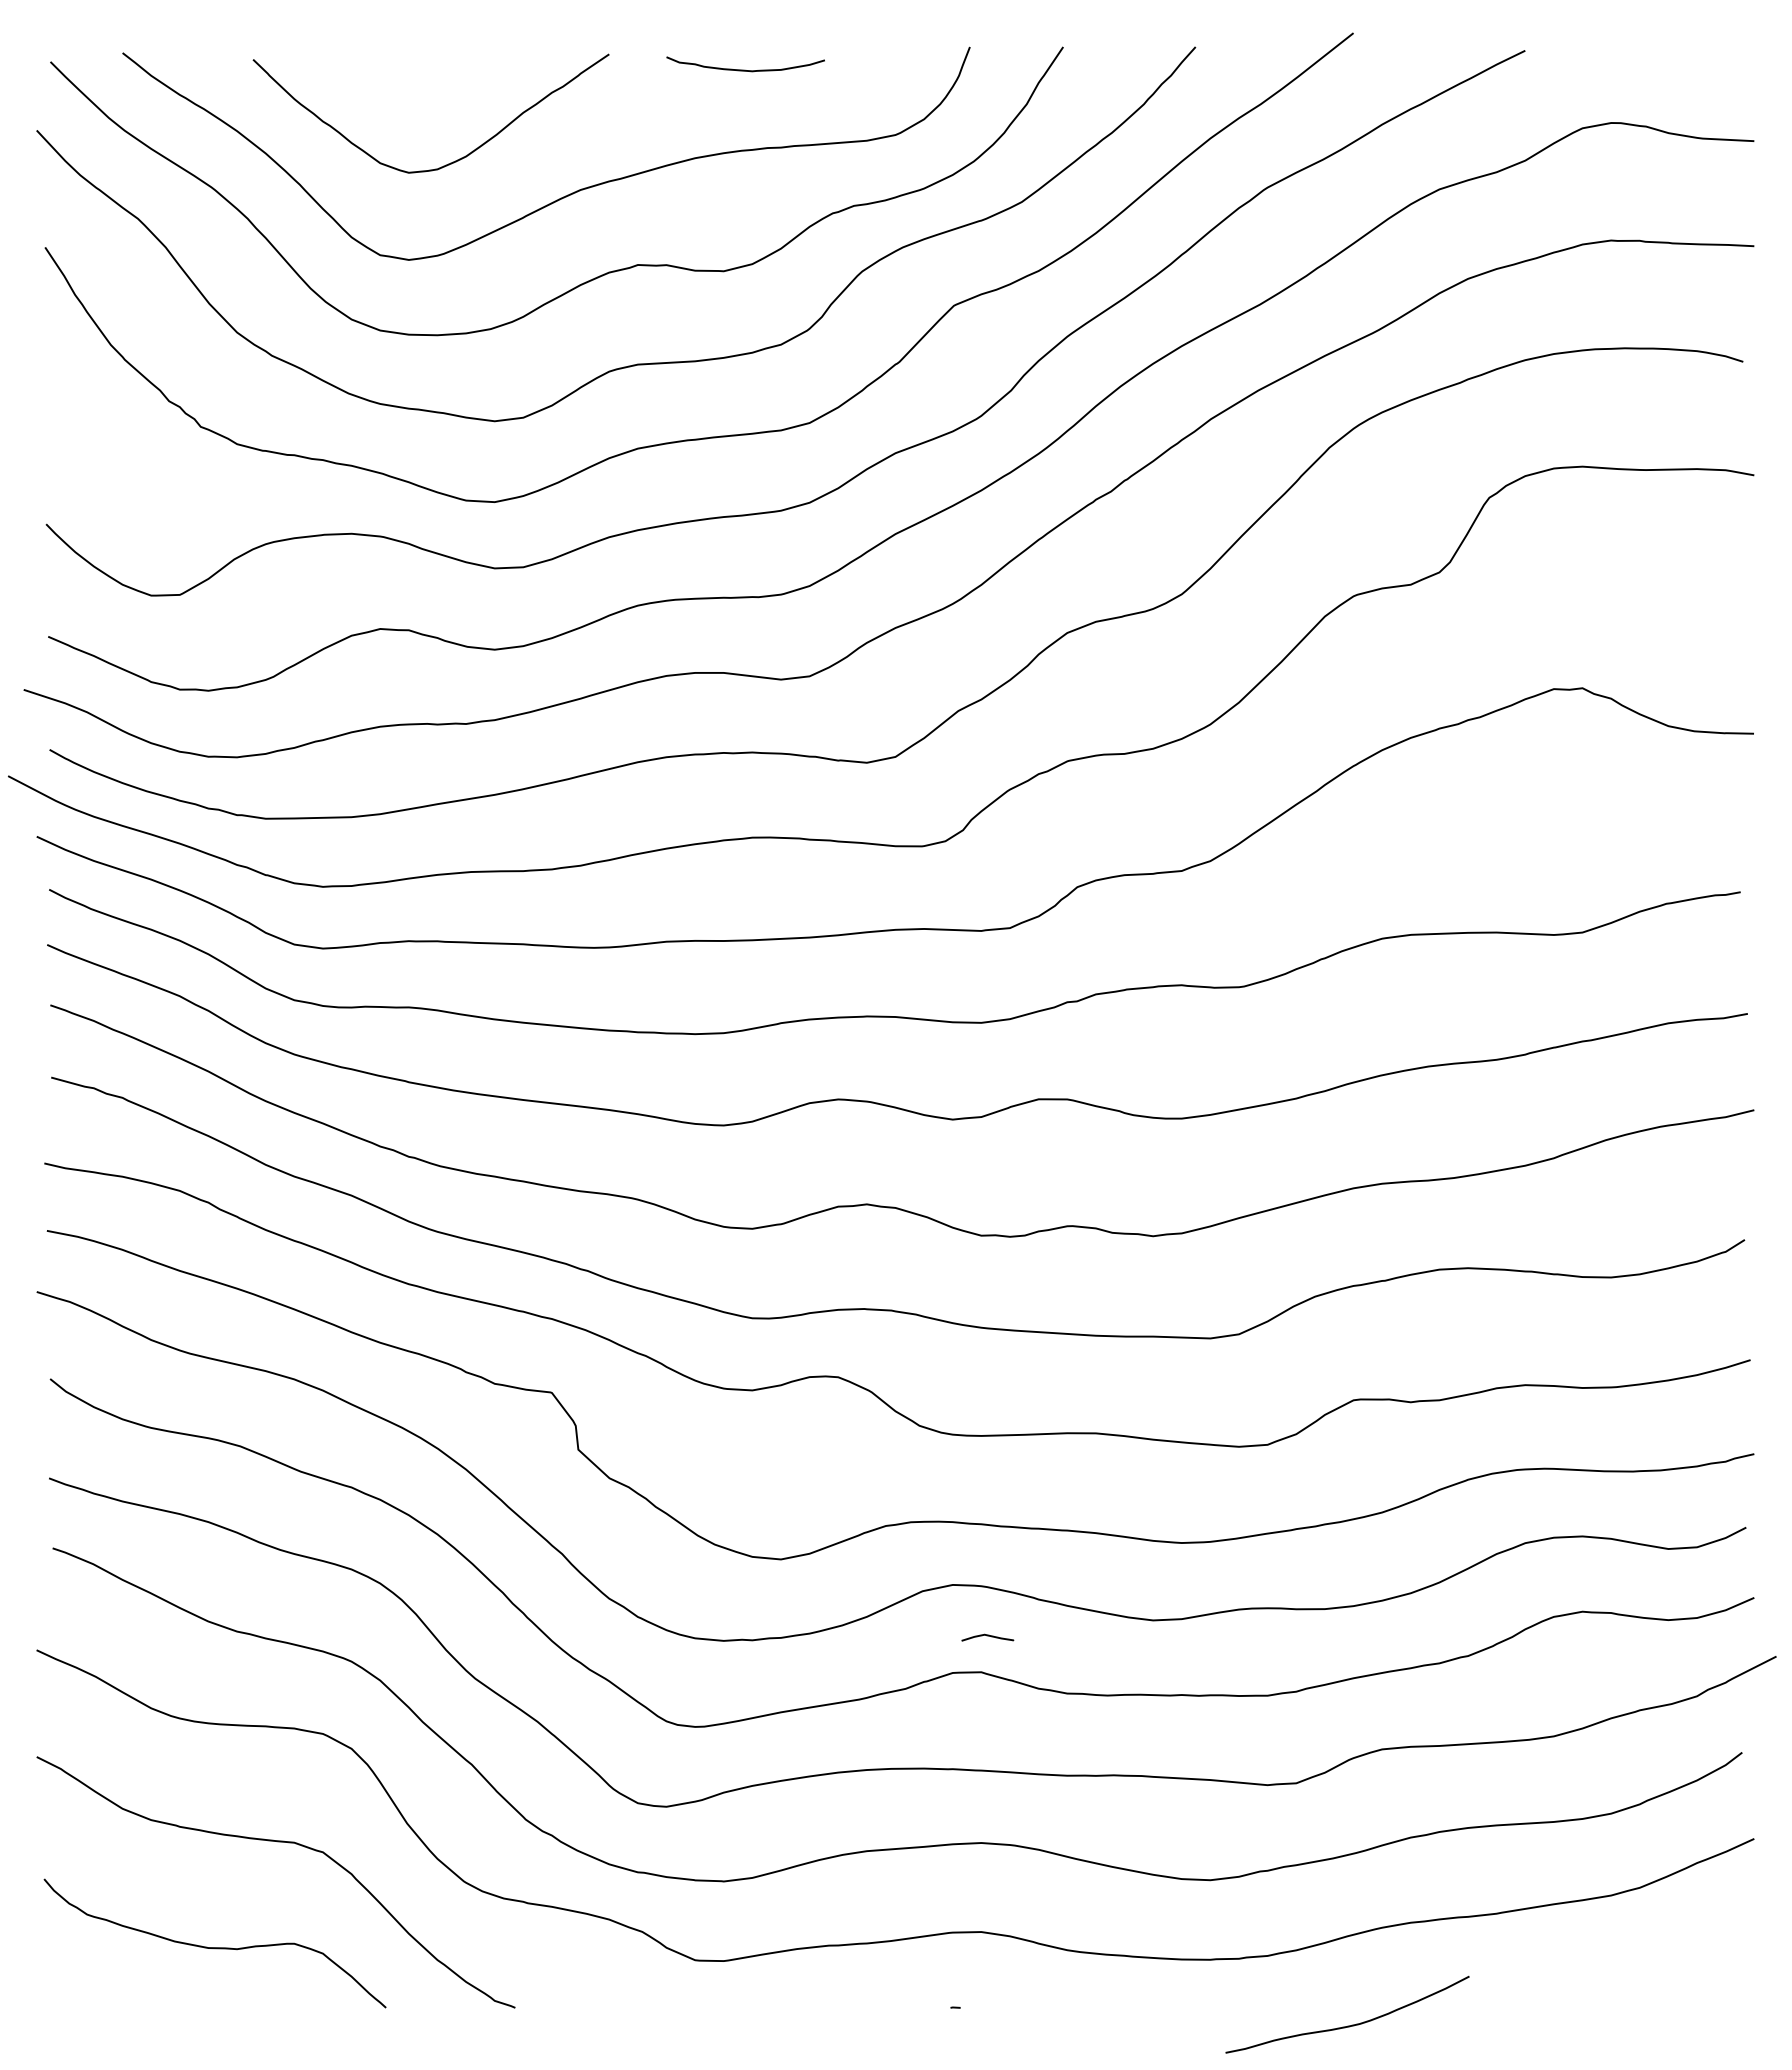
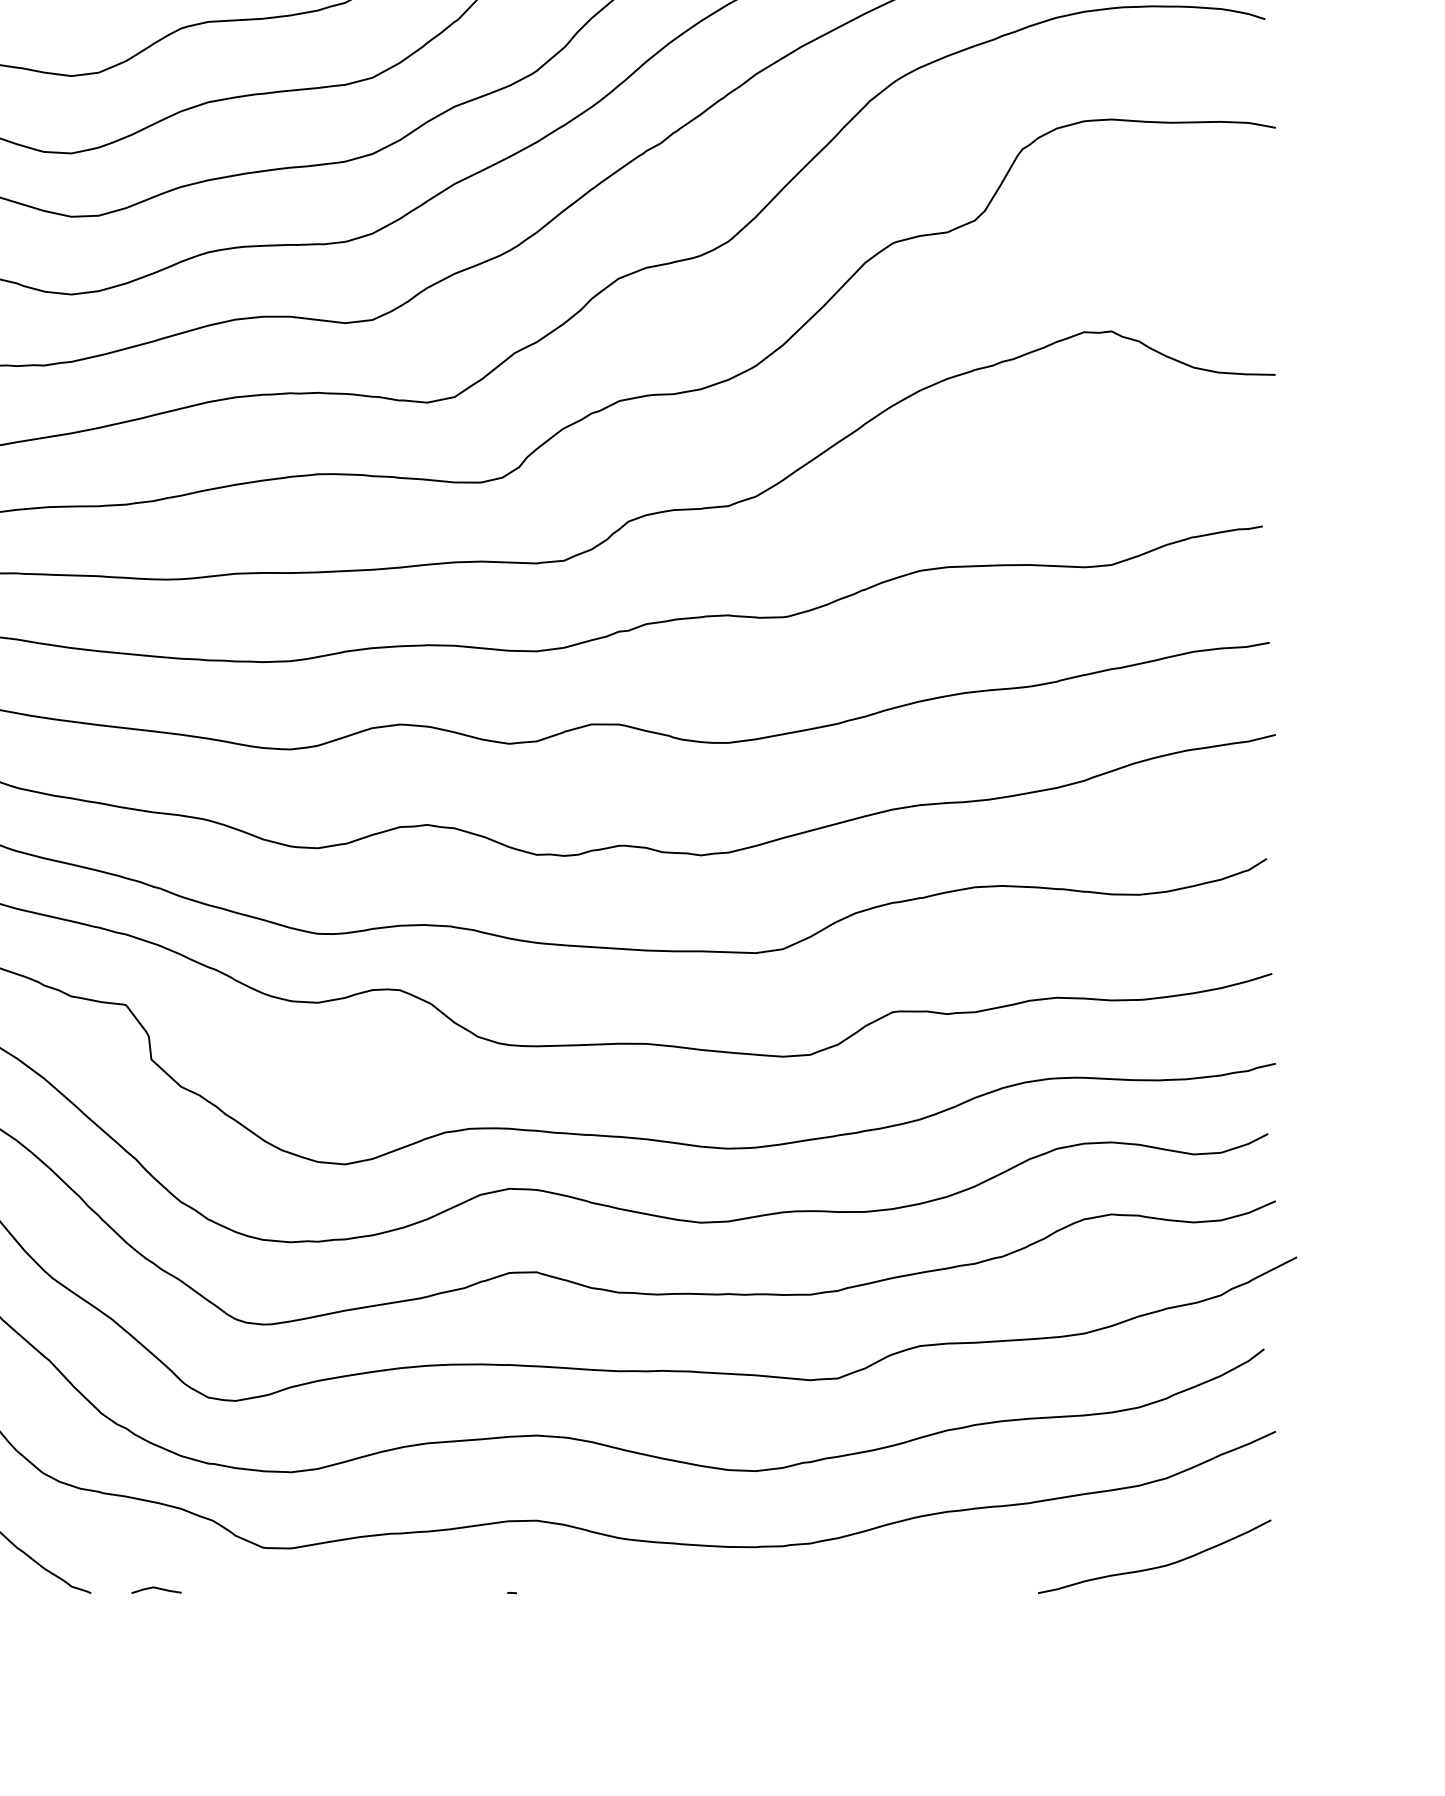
curve: (987, 1636) -> (156, 1589), moved
curve: (1347, 2025) -> (1154, 1567), moved

